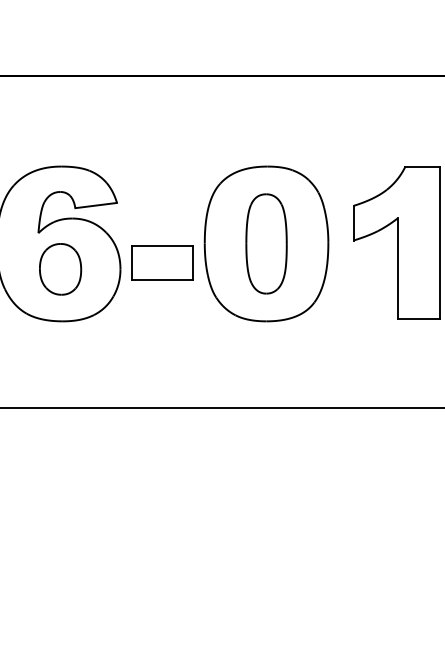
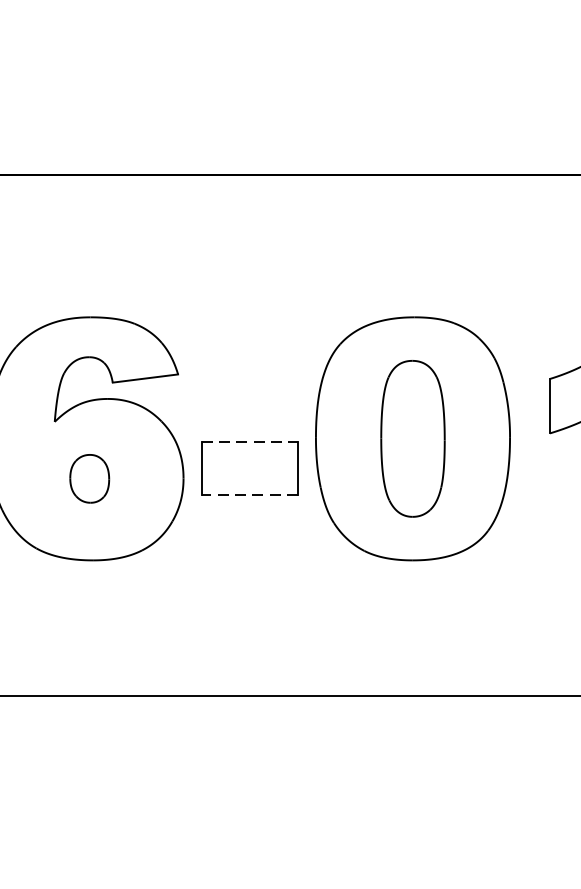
line: (162, 246) -> (249, 442), solid -> dashed
part: (60, 269) -> (89, 478), size x0.6
line: (162, 279) -> (249, 494), solid -> dashed

